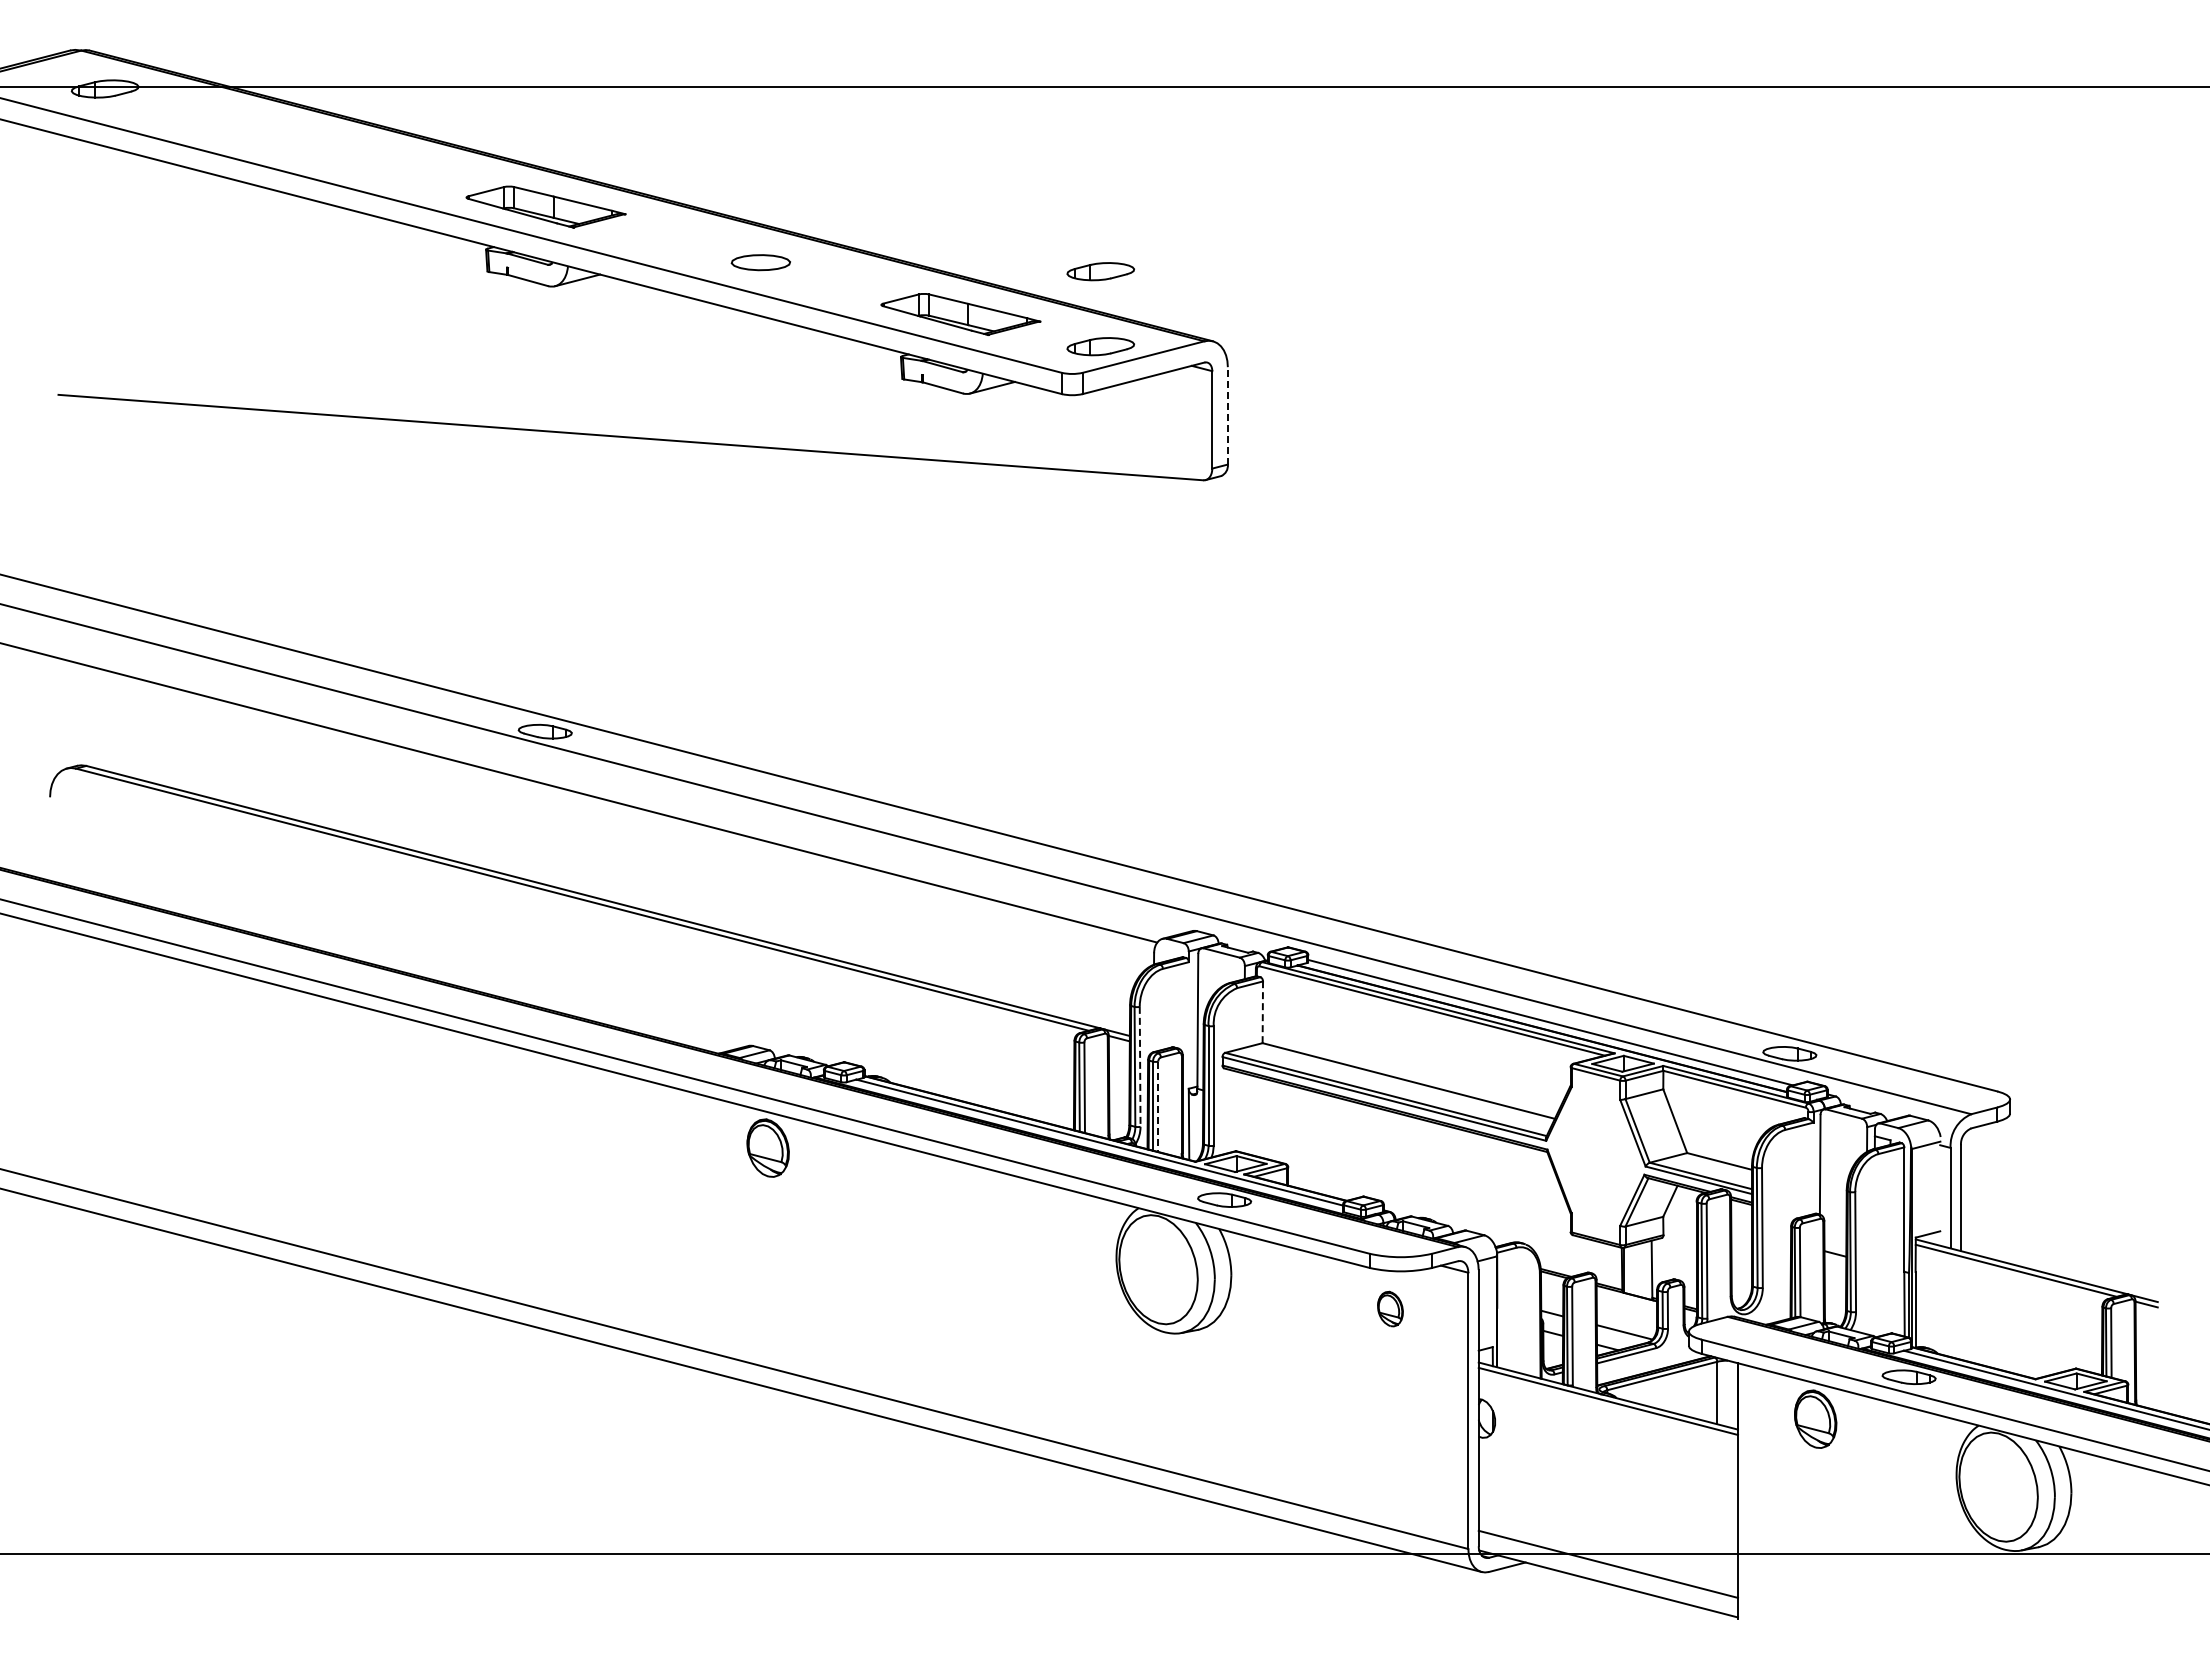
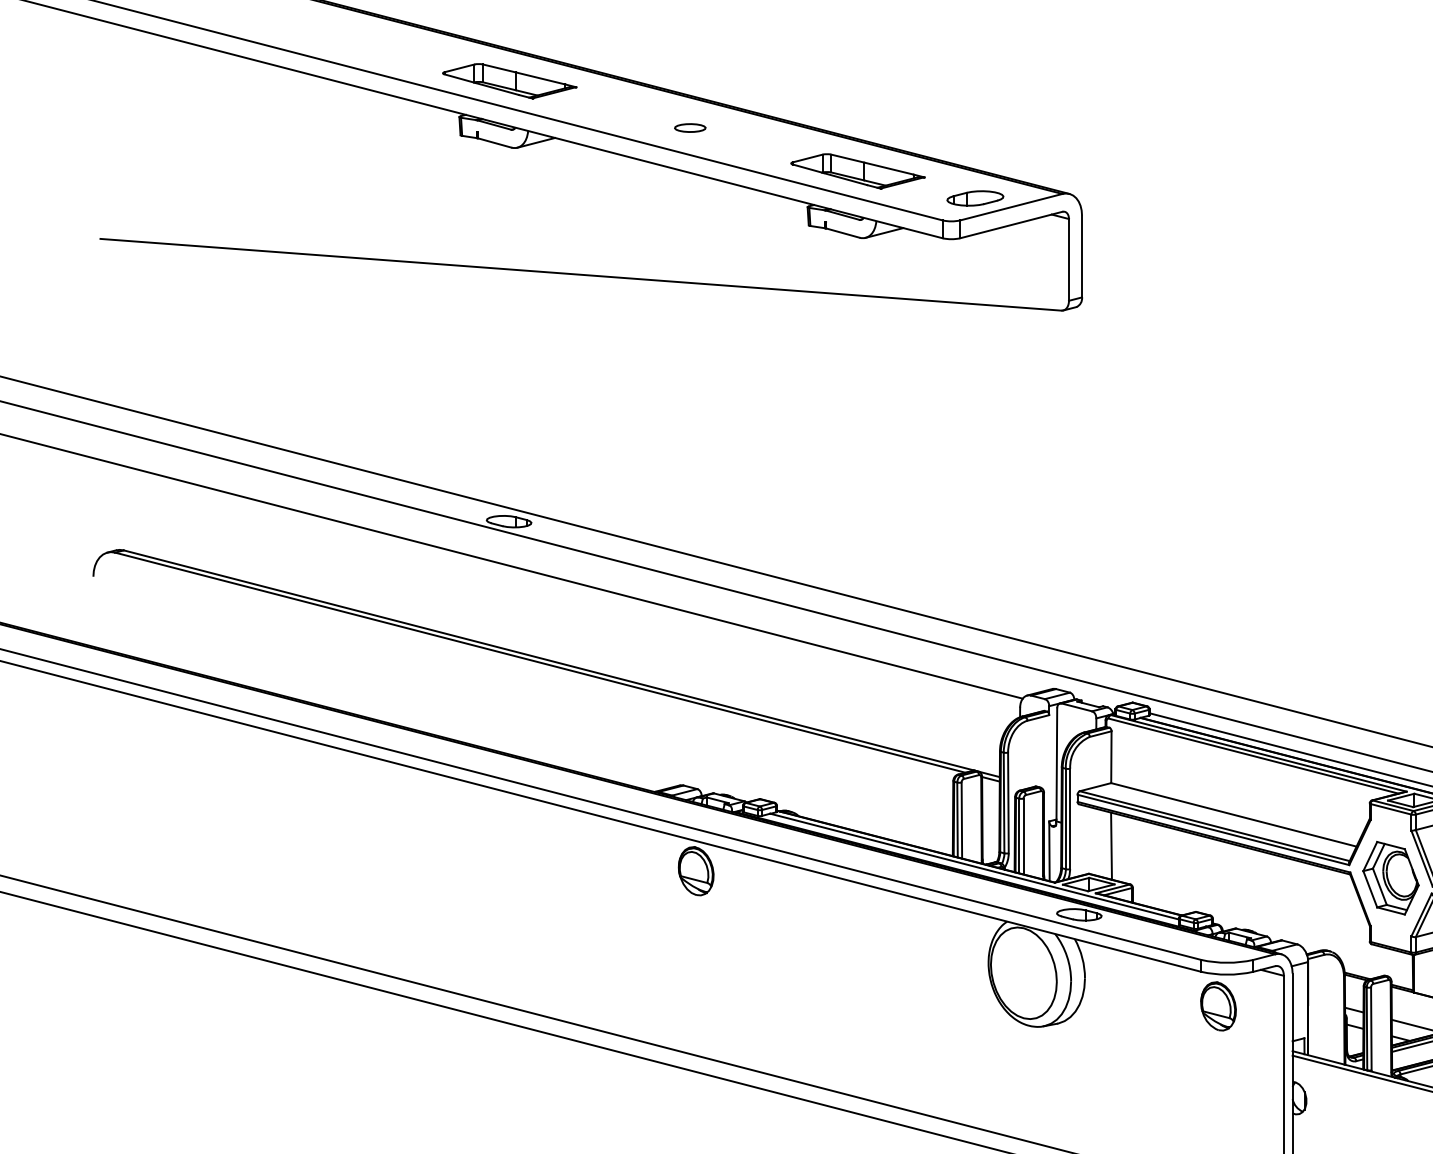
part: (761, 262) -> (690, 127), size x0.62
part: (1100, 271) -> (975, 135), removed
line: (1227, 415) -> (1081, 256), dashed -> solid
line: (1262, 1012) -> (1111, 757), dashed -> solid
line: (1140, 1066) -> (1008, 802), dashed -> solid
line: (1158, 1107) -> (1023, 837), dashed -> solid
line: (1262, 1118) -> (1111, 846), added
part: (1595, 1156) -> (1390, 878), added
part: (1390, 1308) -> (1218, 1005), size x1.67

